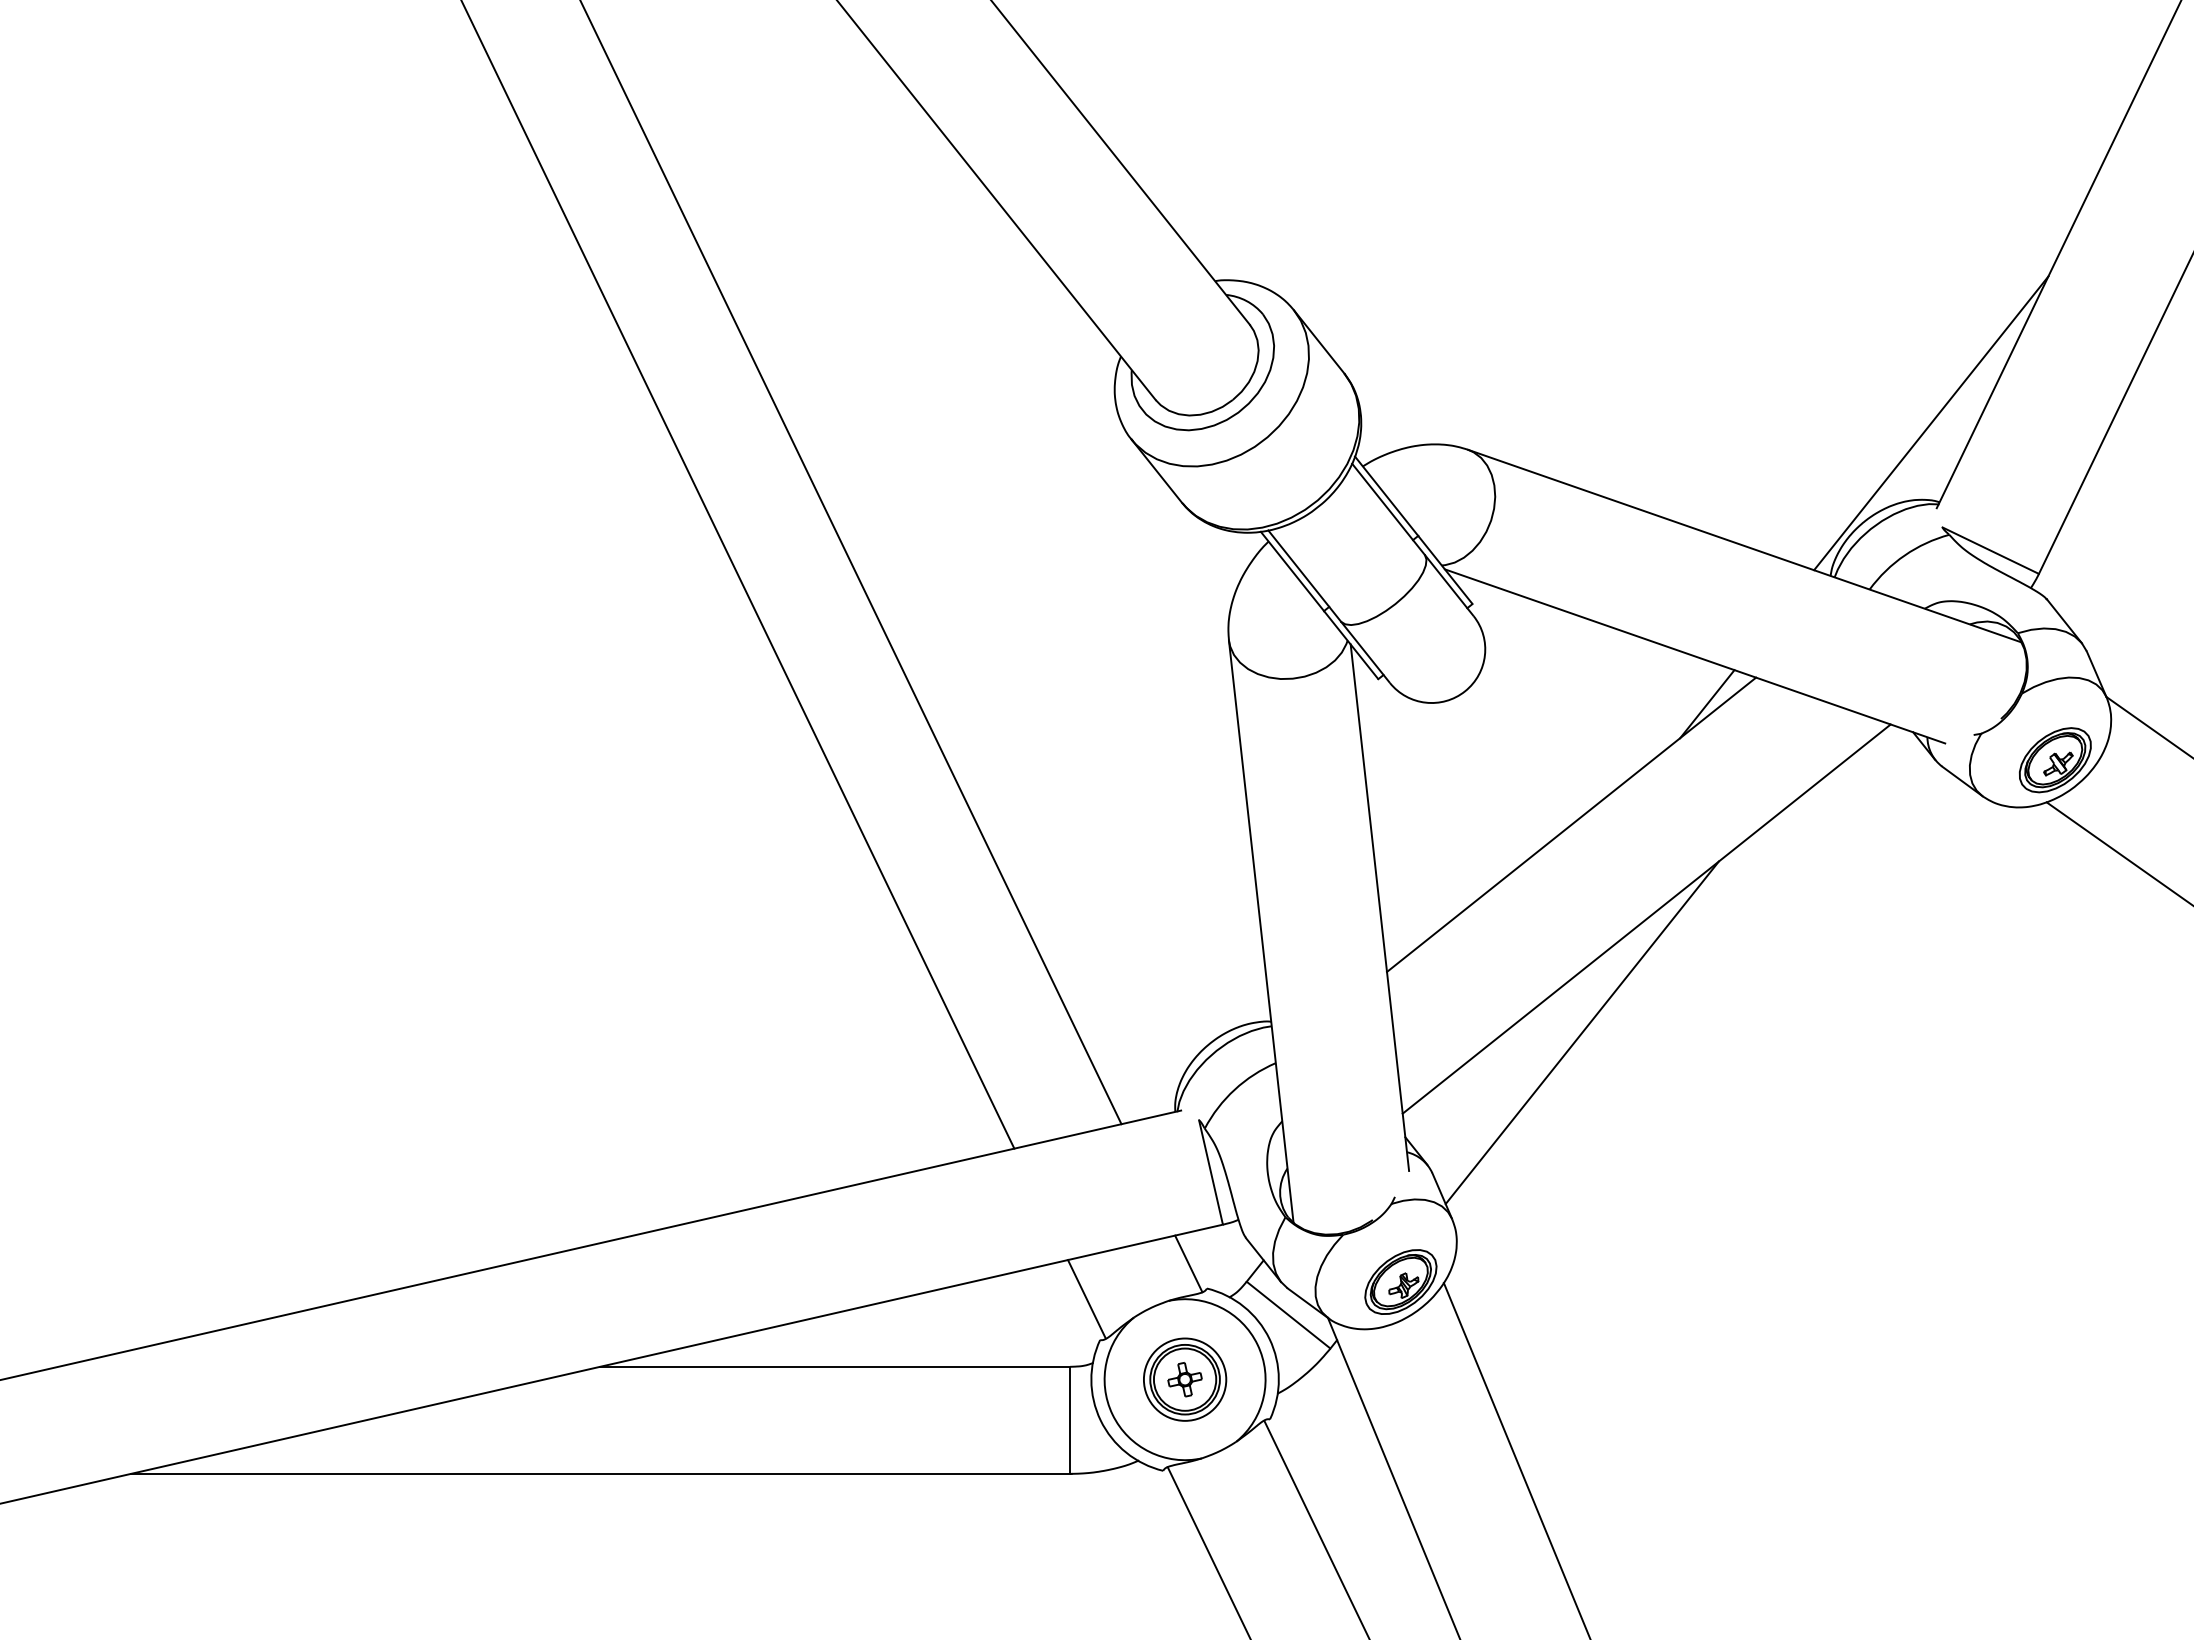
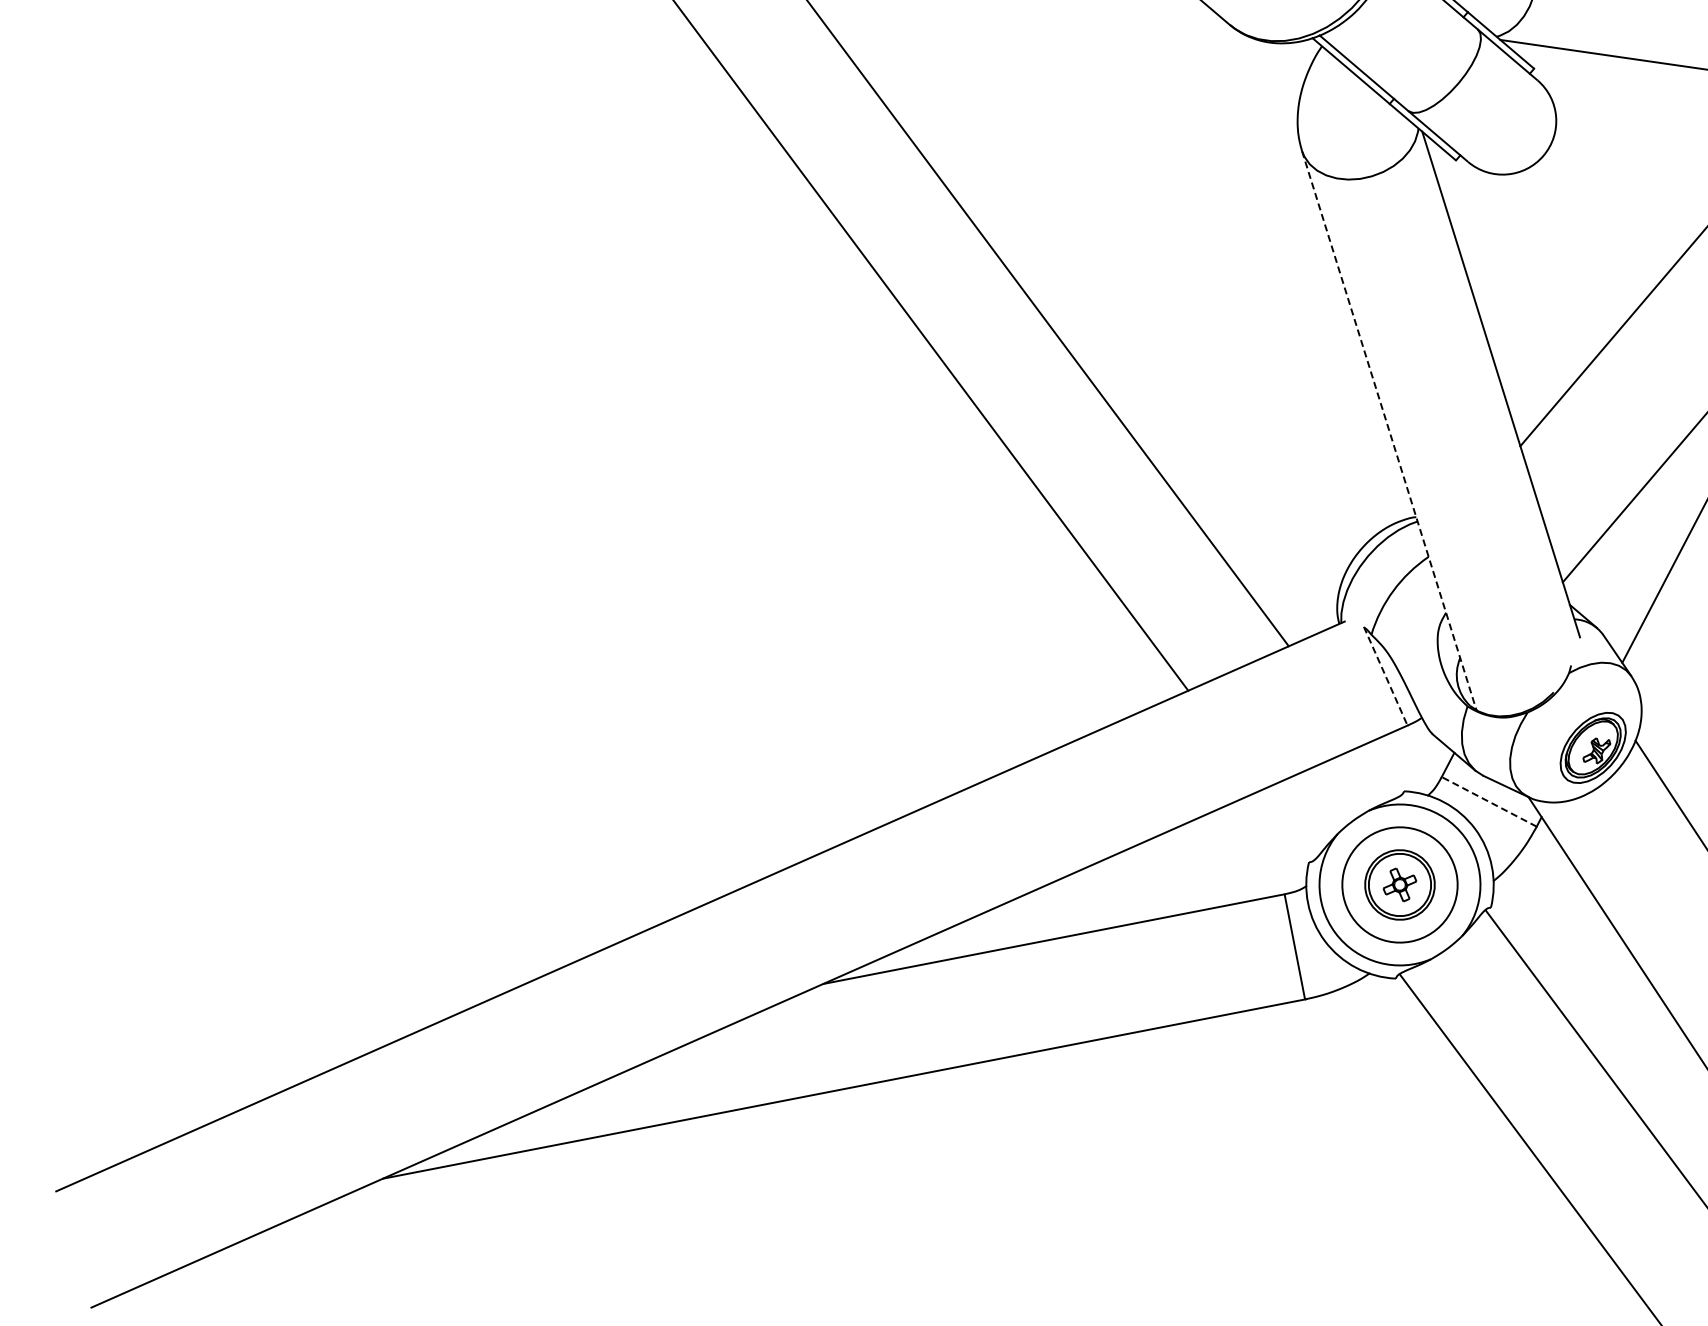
line: (1261, 931) -> (1389, 430), solid -> dashed
line: (1210, 1172) -> (1385, 676), solid -> dashed
line: (1188, 1263) -> (1381, 770), removed
line: (1086, 1299) -> (1287, 825), removed
line: (1288, 1315) -> (1489, 802), solid -> dashed
circle: (1184, 1379) -> (1399, 884), size x1.4

